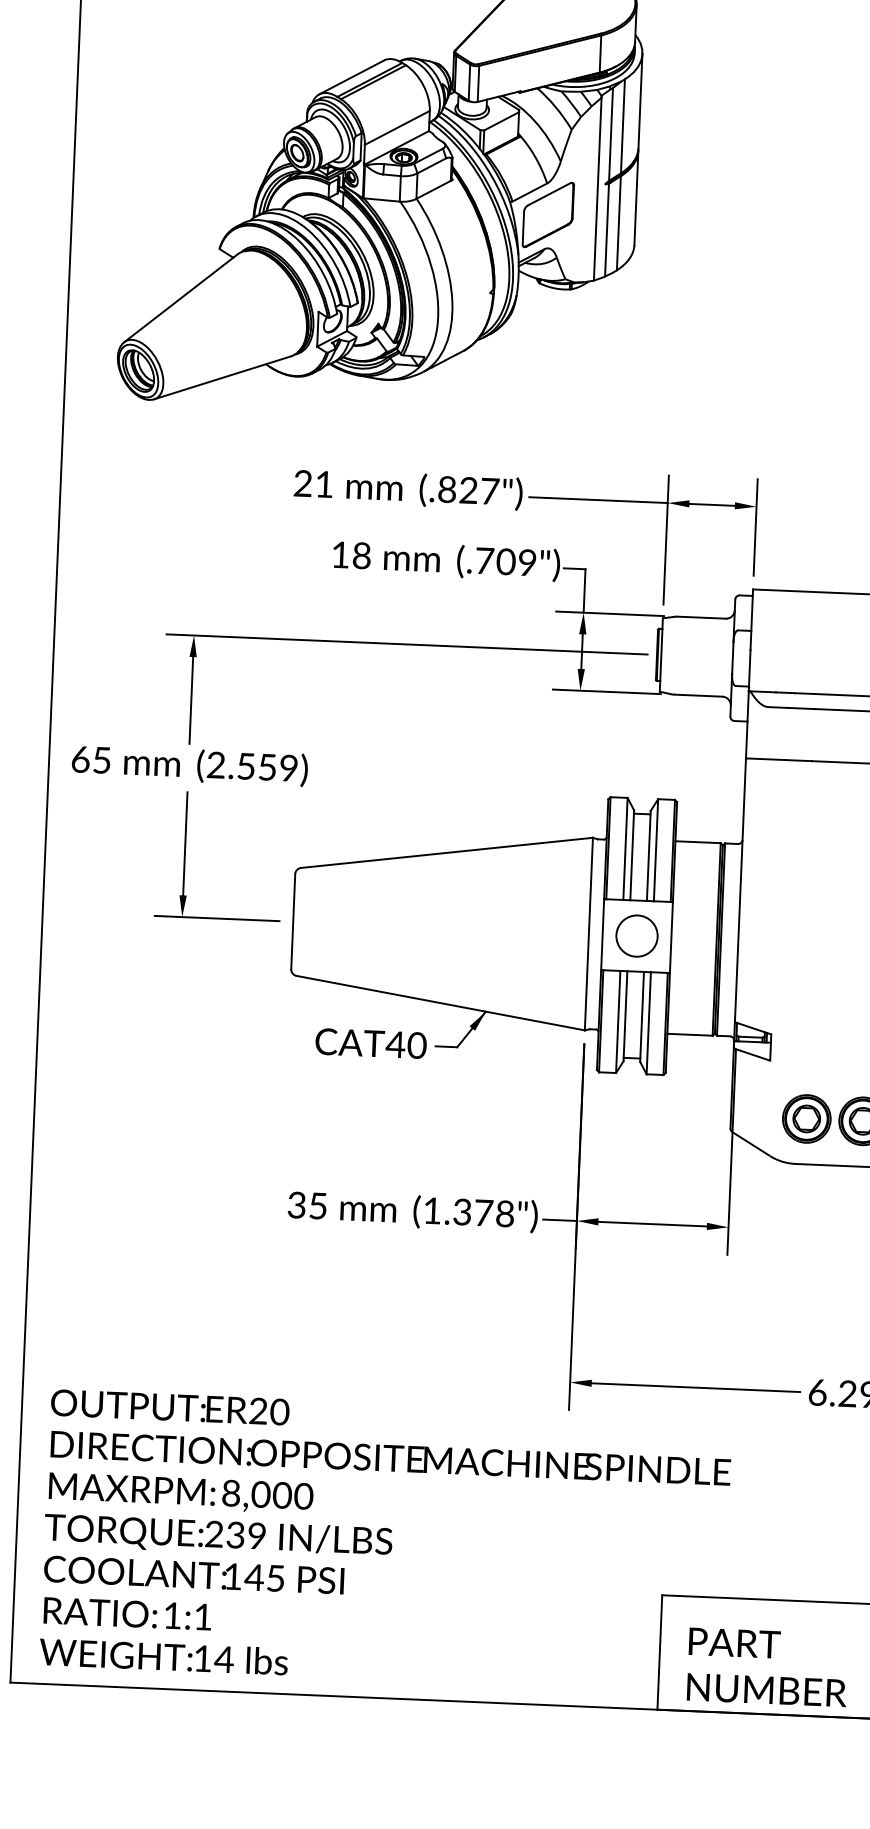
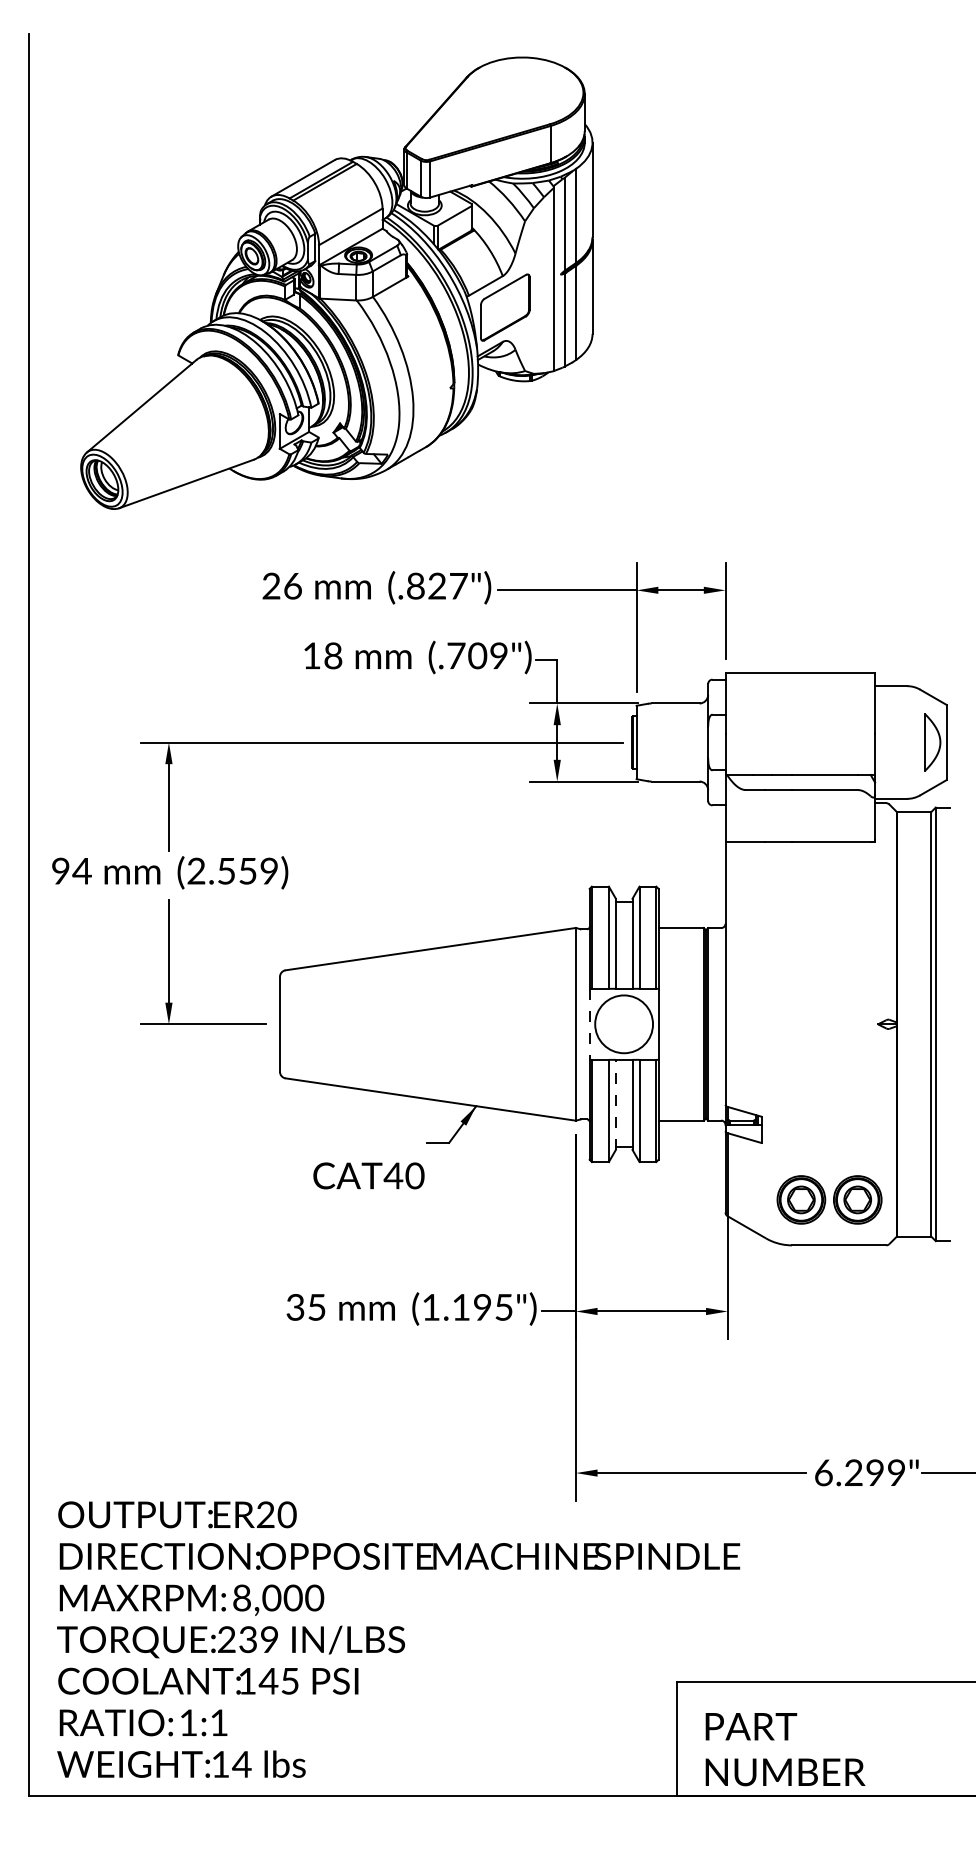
text: (324, 484) -> (292, 586), 21 -> 26
text: (91, 759) -> (71, 870), 65 -> 94
line: (602, 934) -> (589, 1024), solid -> dashed
circle: (636, 935) -> (623, 1023), size x1.4
line: (625, 1015) -> (615, 1104), solid -> dashed
text: (370, 1043) -> (368, 1175), moved
text: (483, 1213) -> (482, 1307), (1.378") -> (1.195")

